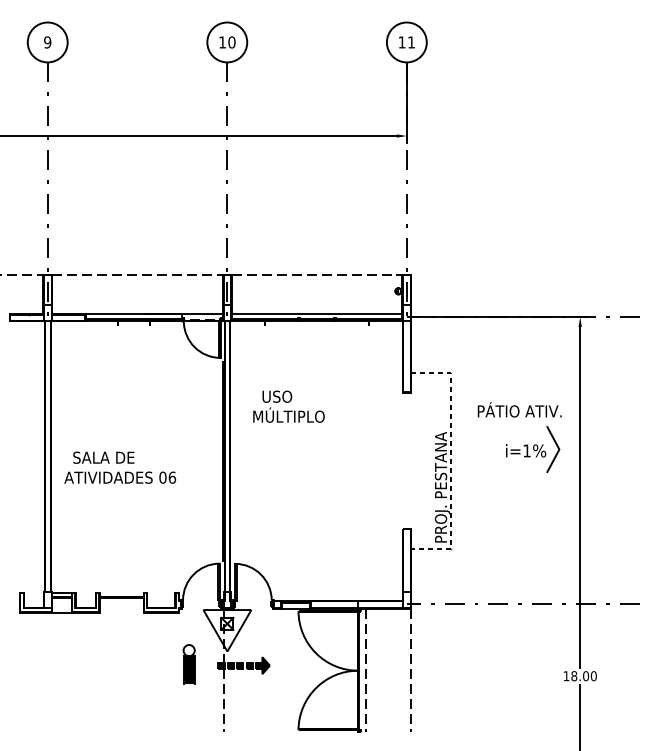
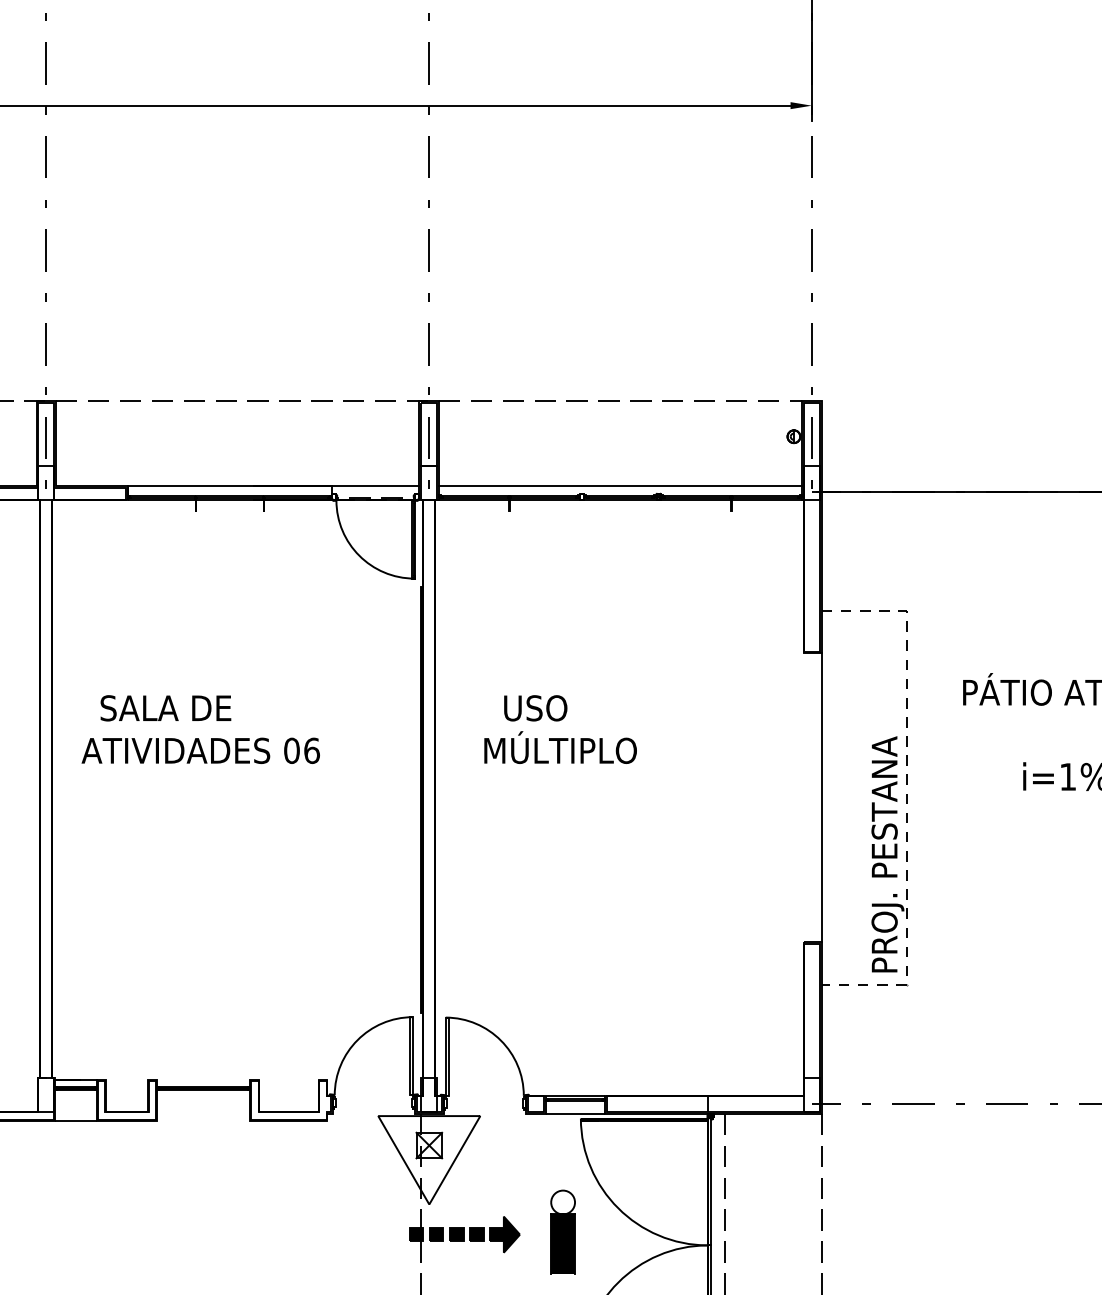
text: (288, 406) -> (559, 729), moved
line: (411, 460) -> (821, 797), added
text: (120, 467) -> (201, 729), moved
part: (188, 664) -> (561, 1232), moved

